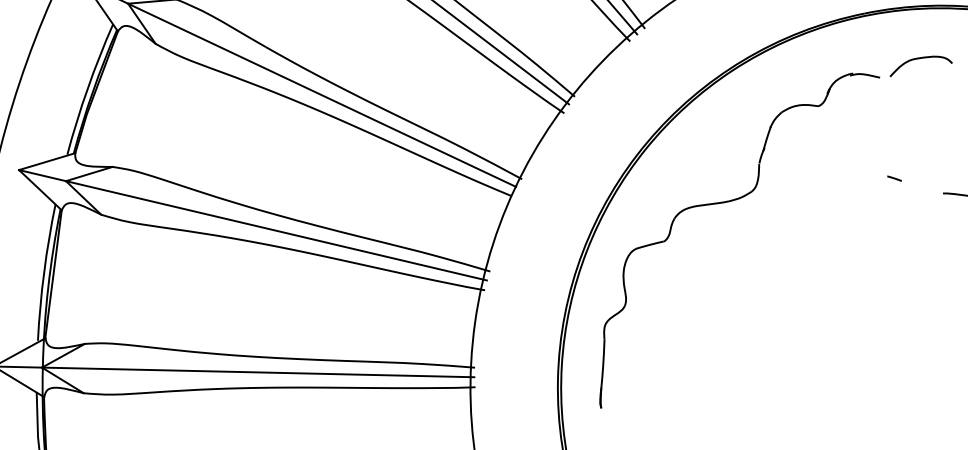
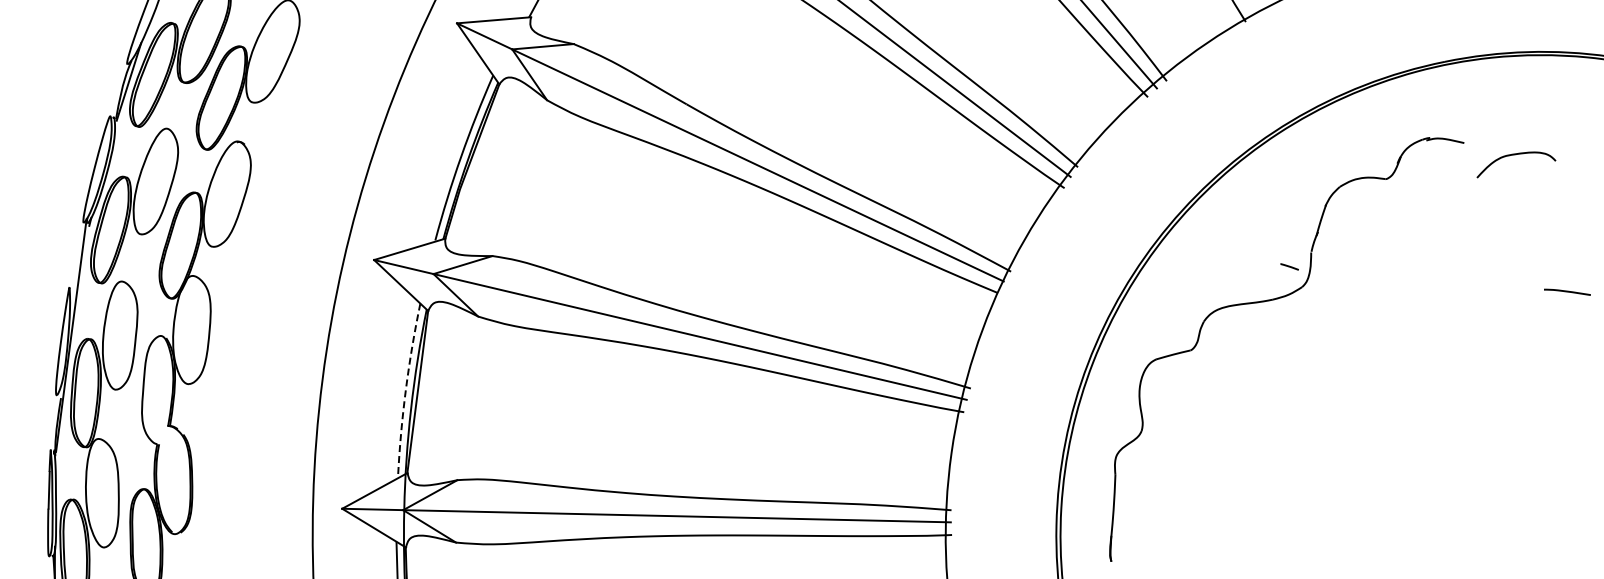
curve: (920, 59) -> (1515, 155), moved
line: (894, 178) -> (1289, 266), moved
arc: (43, 272) -> (405, 389), solid -> dashed

